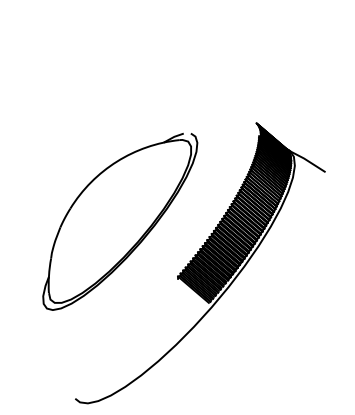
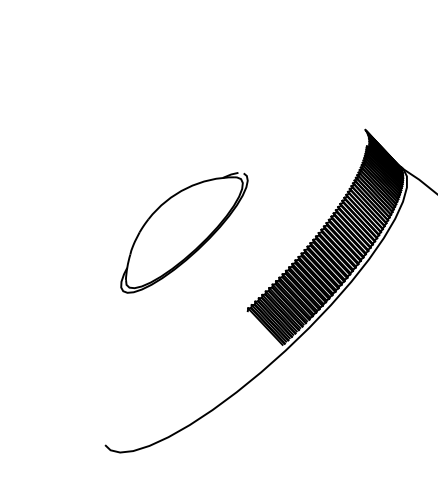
part: (120, 221) -> (184, 232), size x0.6

